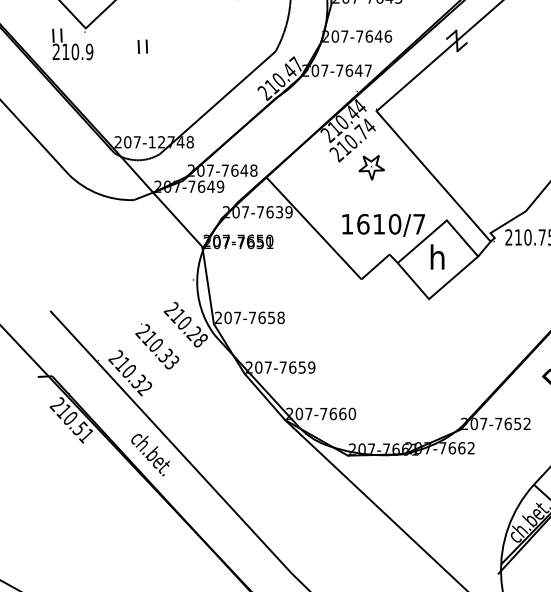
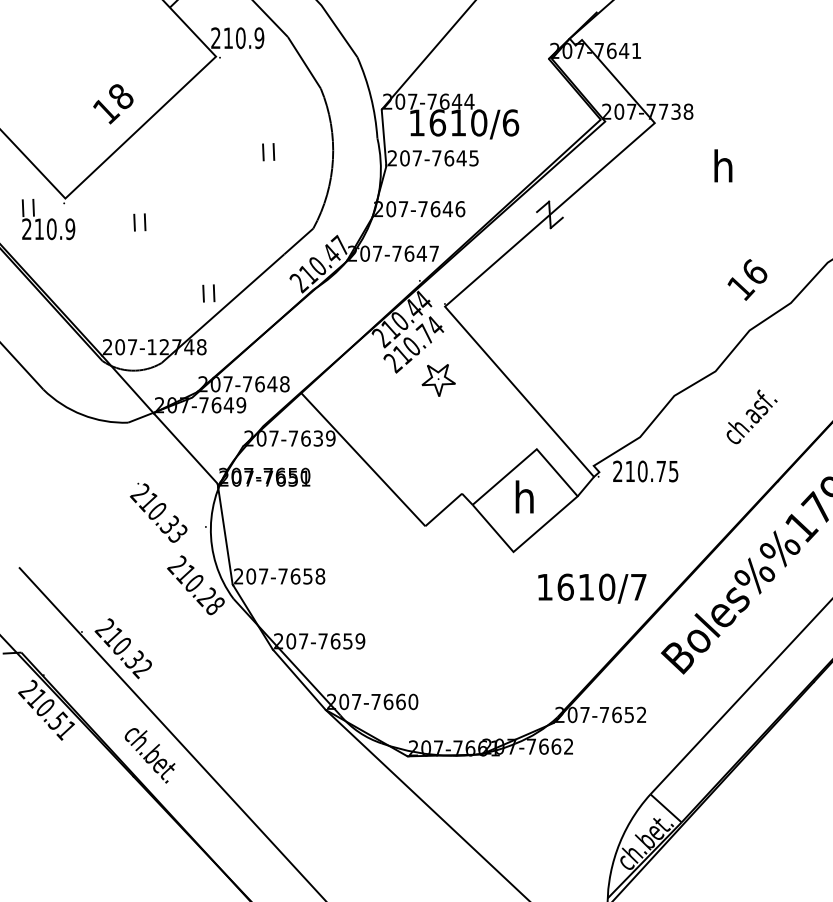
part: (195, 101) -> (208, 293), added
text: (383, 225) -> (592, 588), moved
text: (157, 346) -> (158, 512), moved

